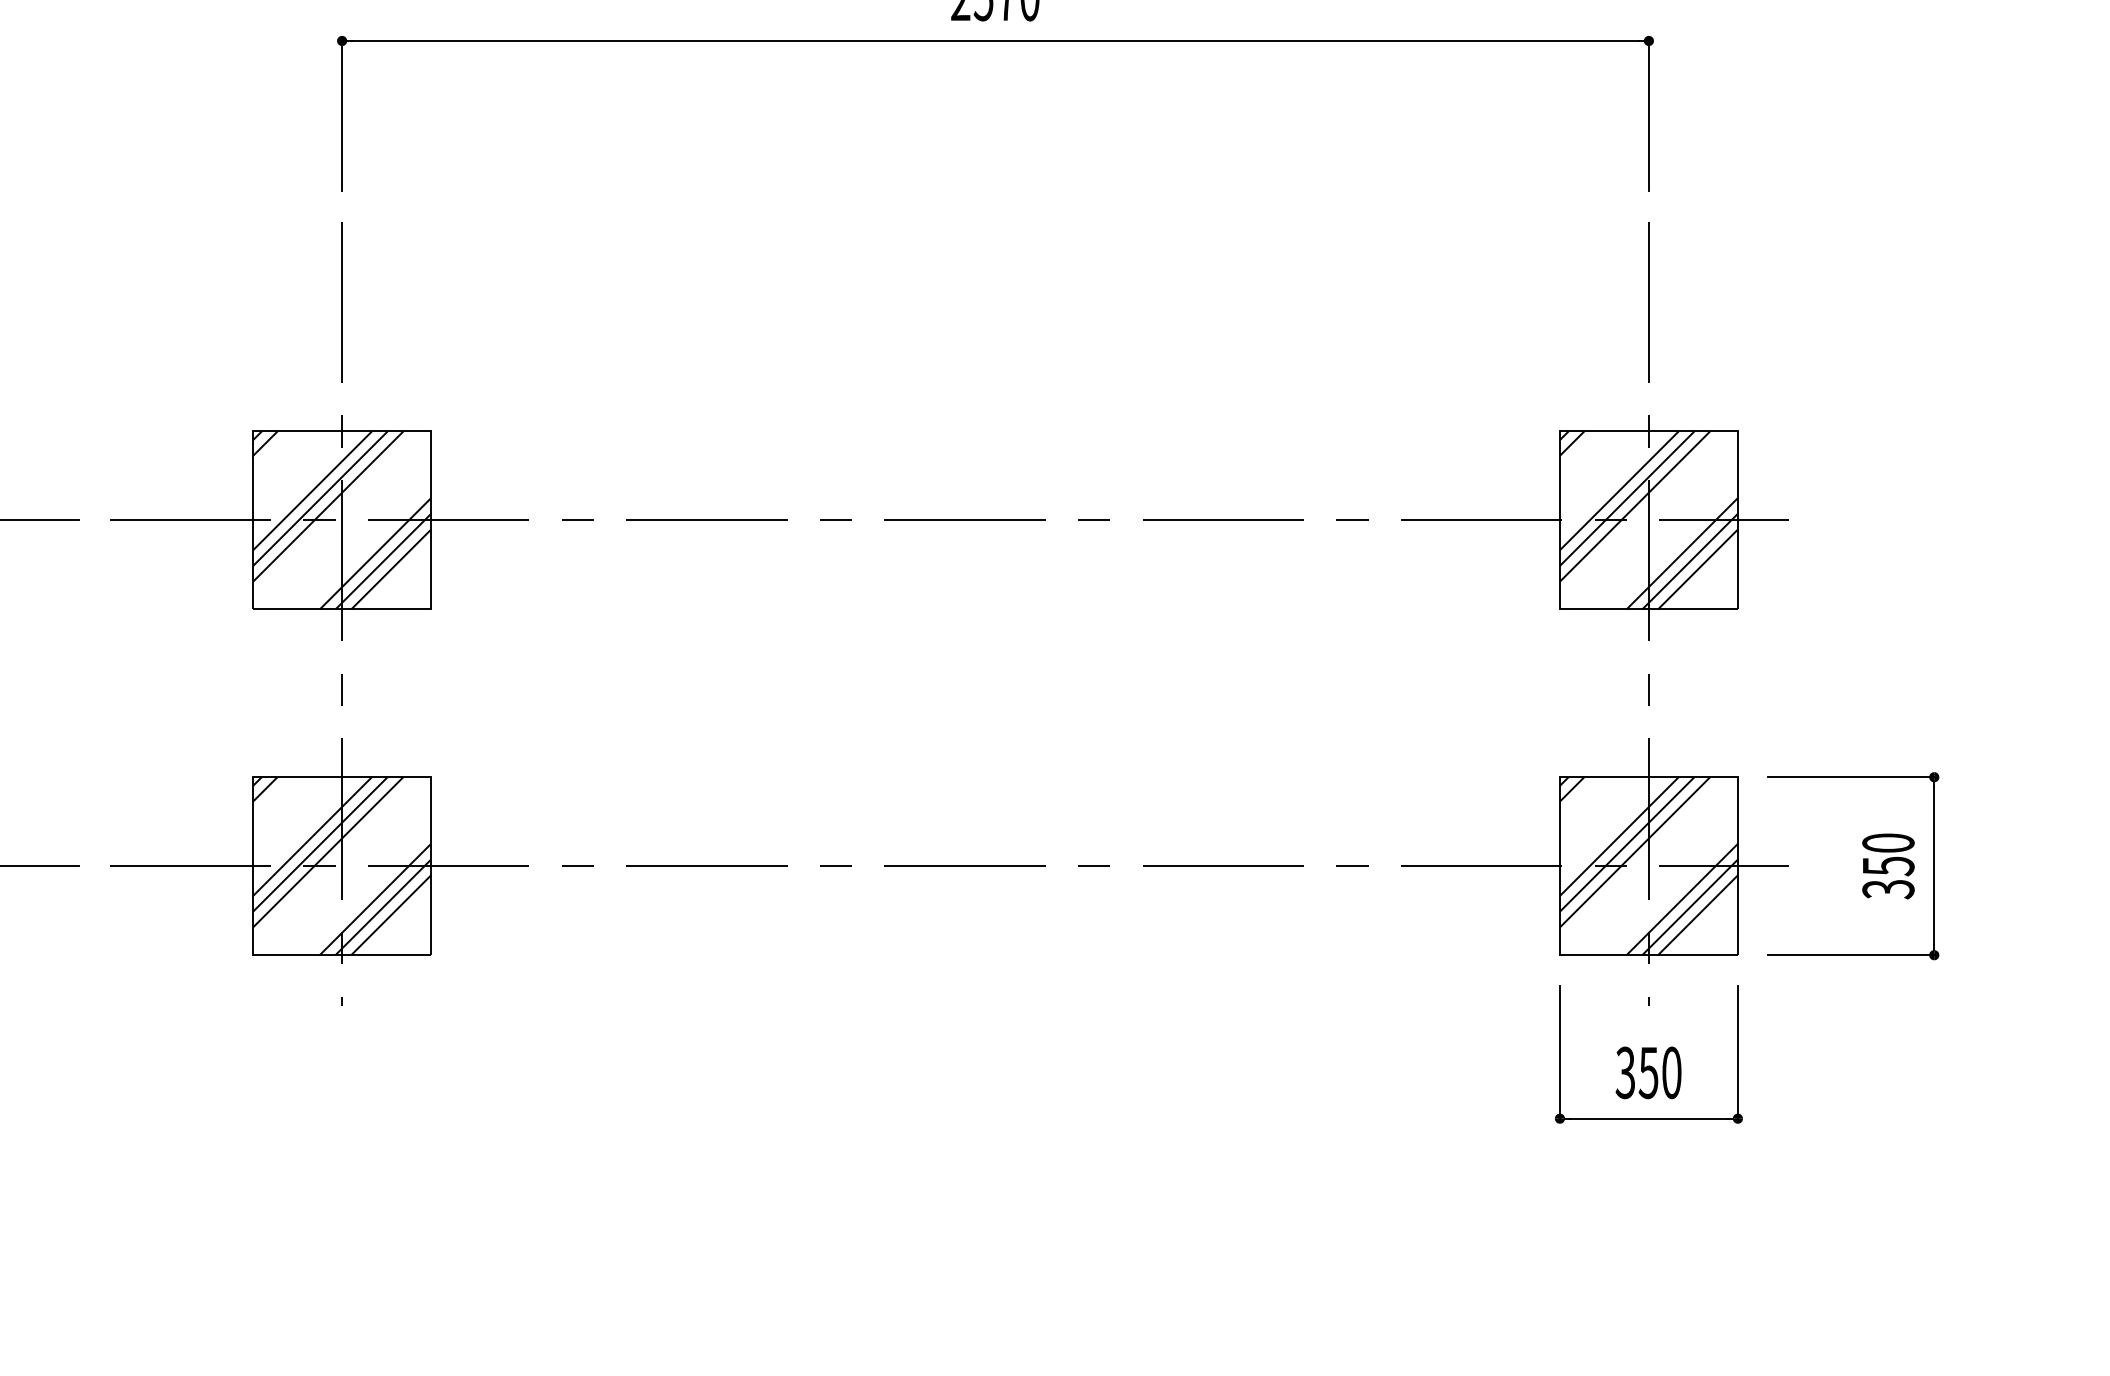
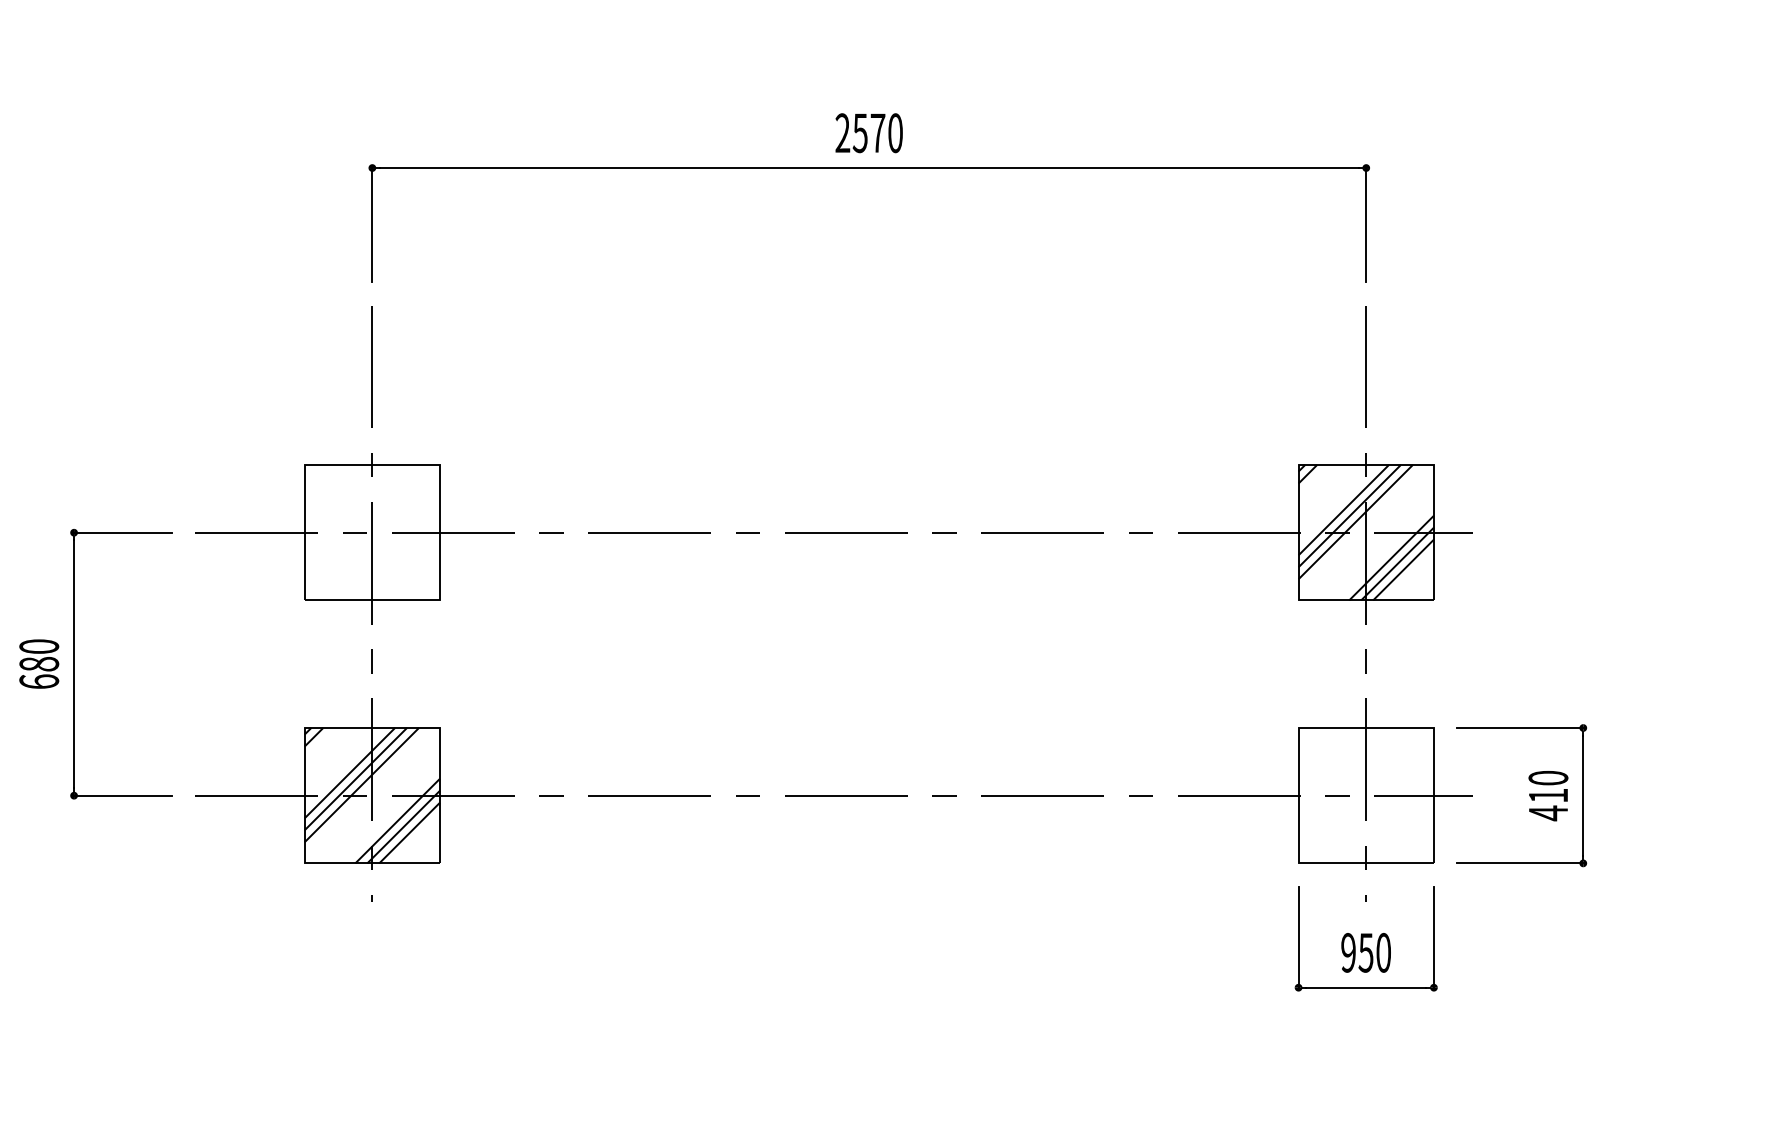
hatch: (342, 520) -> (372, 532), removed
hatch: (1647, 865) -> (1365, 795), removed
text: (1888, 877) -> (1548, 804), 350 -> 410
text: (1625, 1072) -> (1348, 952), 350 -> 950

